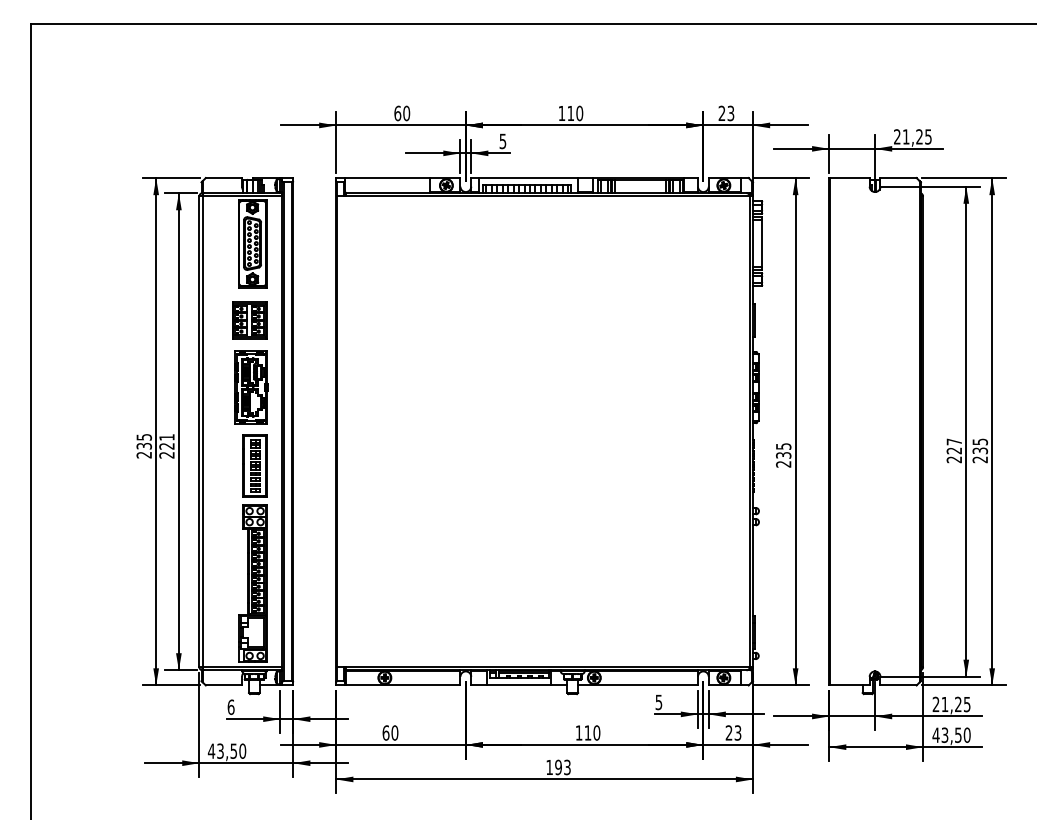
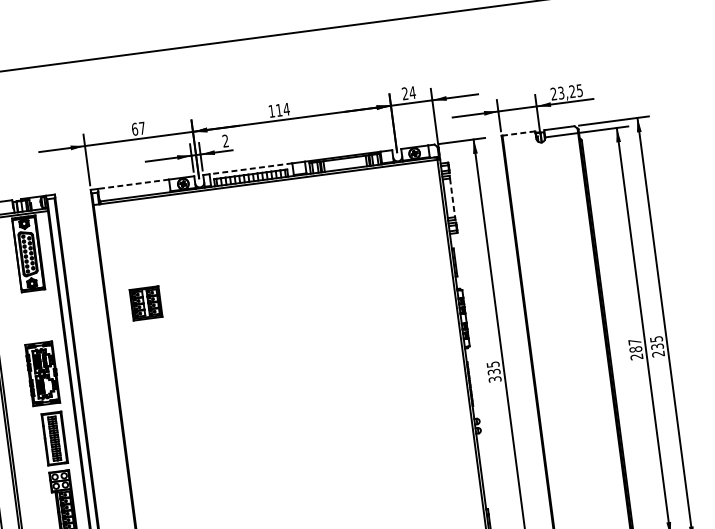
text: (406, 113) -> (142, 128), 60 -> 67
text: (579, 113) -> (286, 109), 110 -> 114
text: (730, 113) -> (412, 92), 23 -> 24
text: (905, 136) -> (560, 92), 21,25 -> 23,25
text: (502, 141) -> (225, 141), 5 -> 2
line: (387, 178) -> (133, 184), solid -> dashed
line: (528, 178) -> (251, 169), solid -> dashed
line: (849, 178) -> (518, 133), solid -> dashed
line: (761, 244) -> (452, 198), solid -> dashed
part: (249, 320) -> (145, 303), moved
text: (954, 450) -> (635, 349), 227 -> 287
text: (783, 464) -> (494, 379), 235 -> 335

